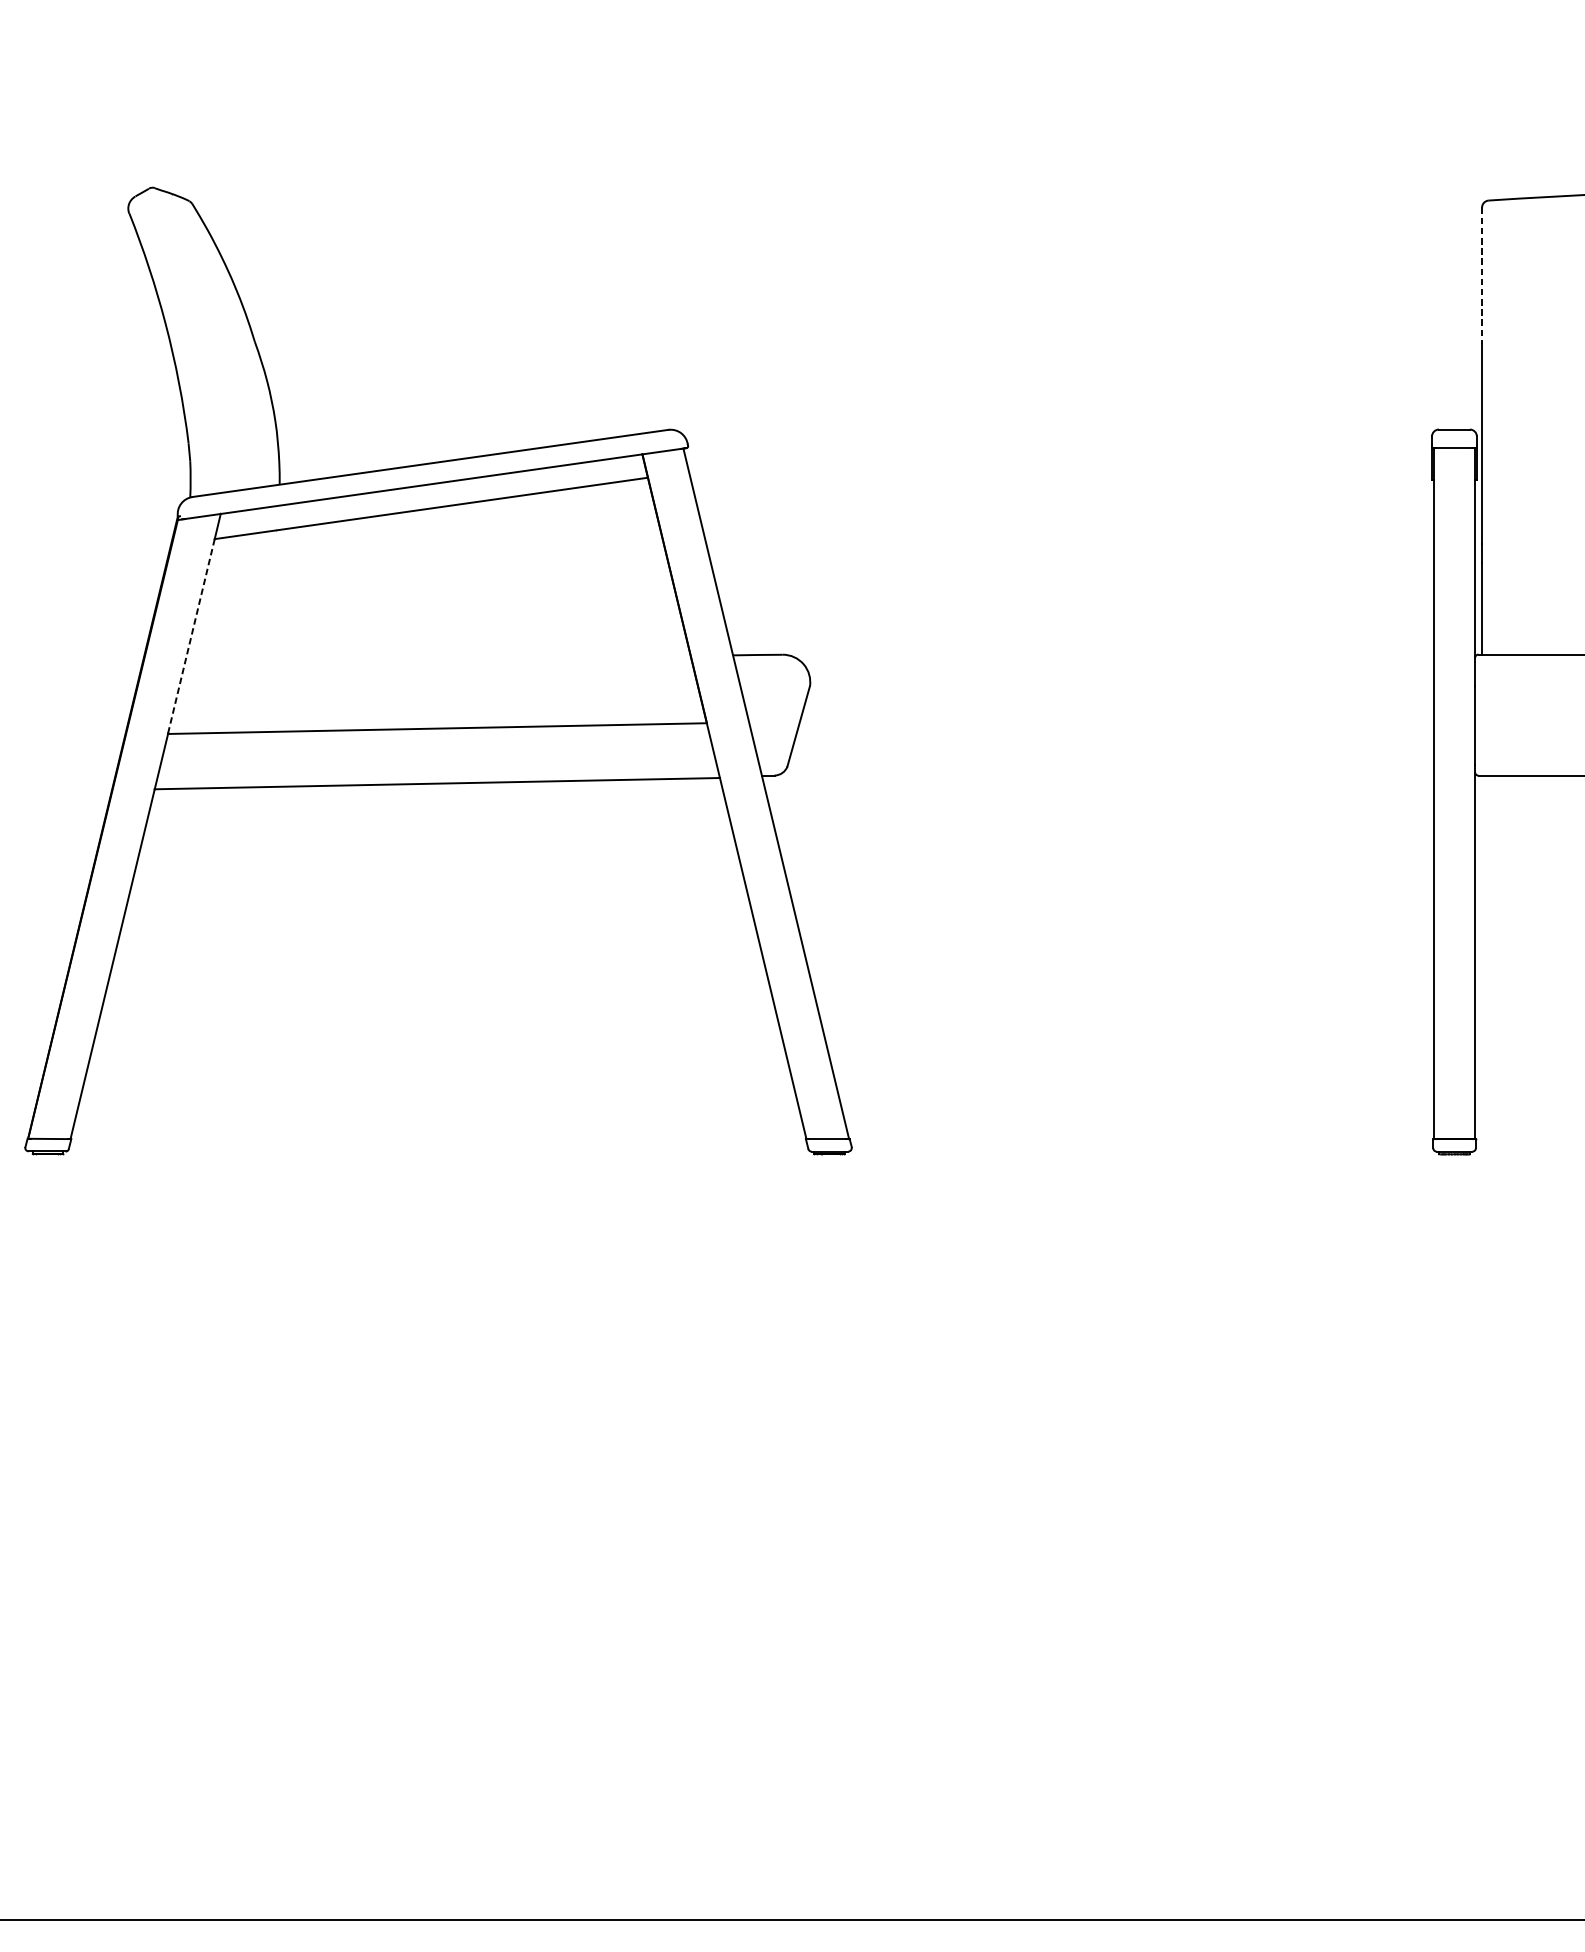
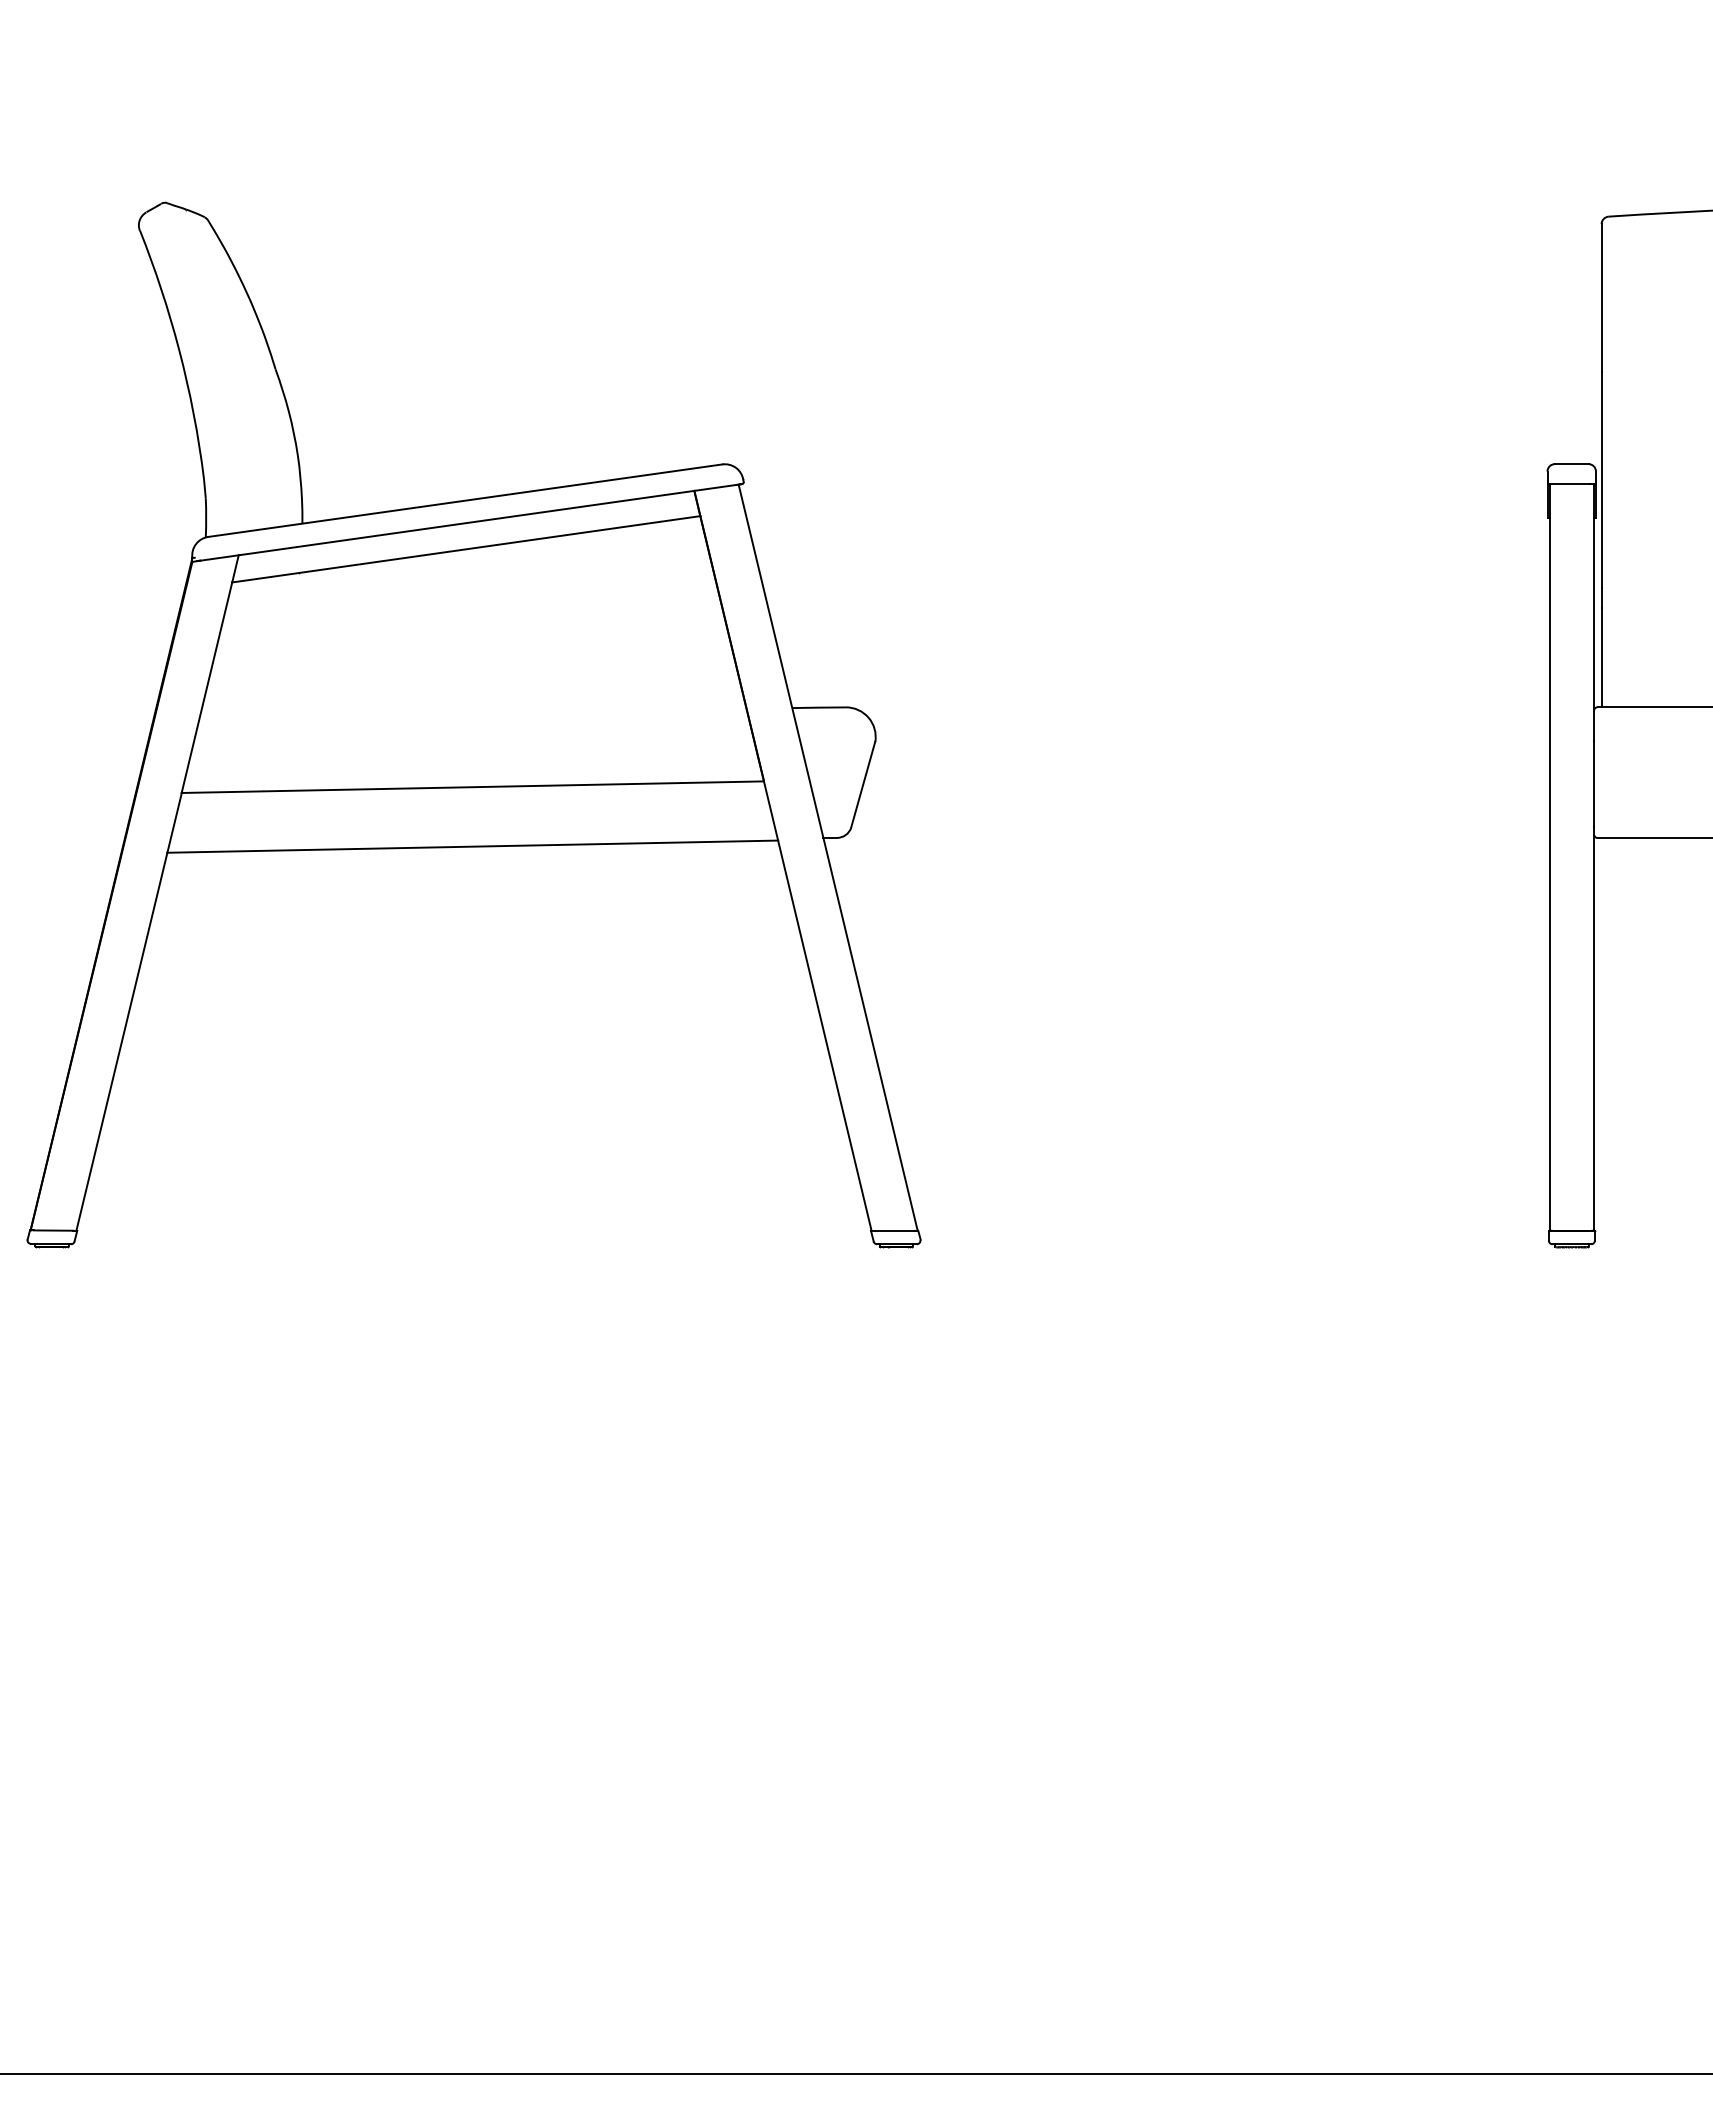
line: (1481, 276) -> (1601, 298), dashed -> solid
line: (190, 637) -> (206, 688), dashed -> solid

